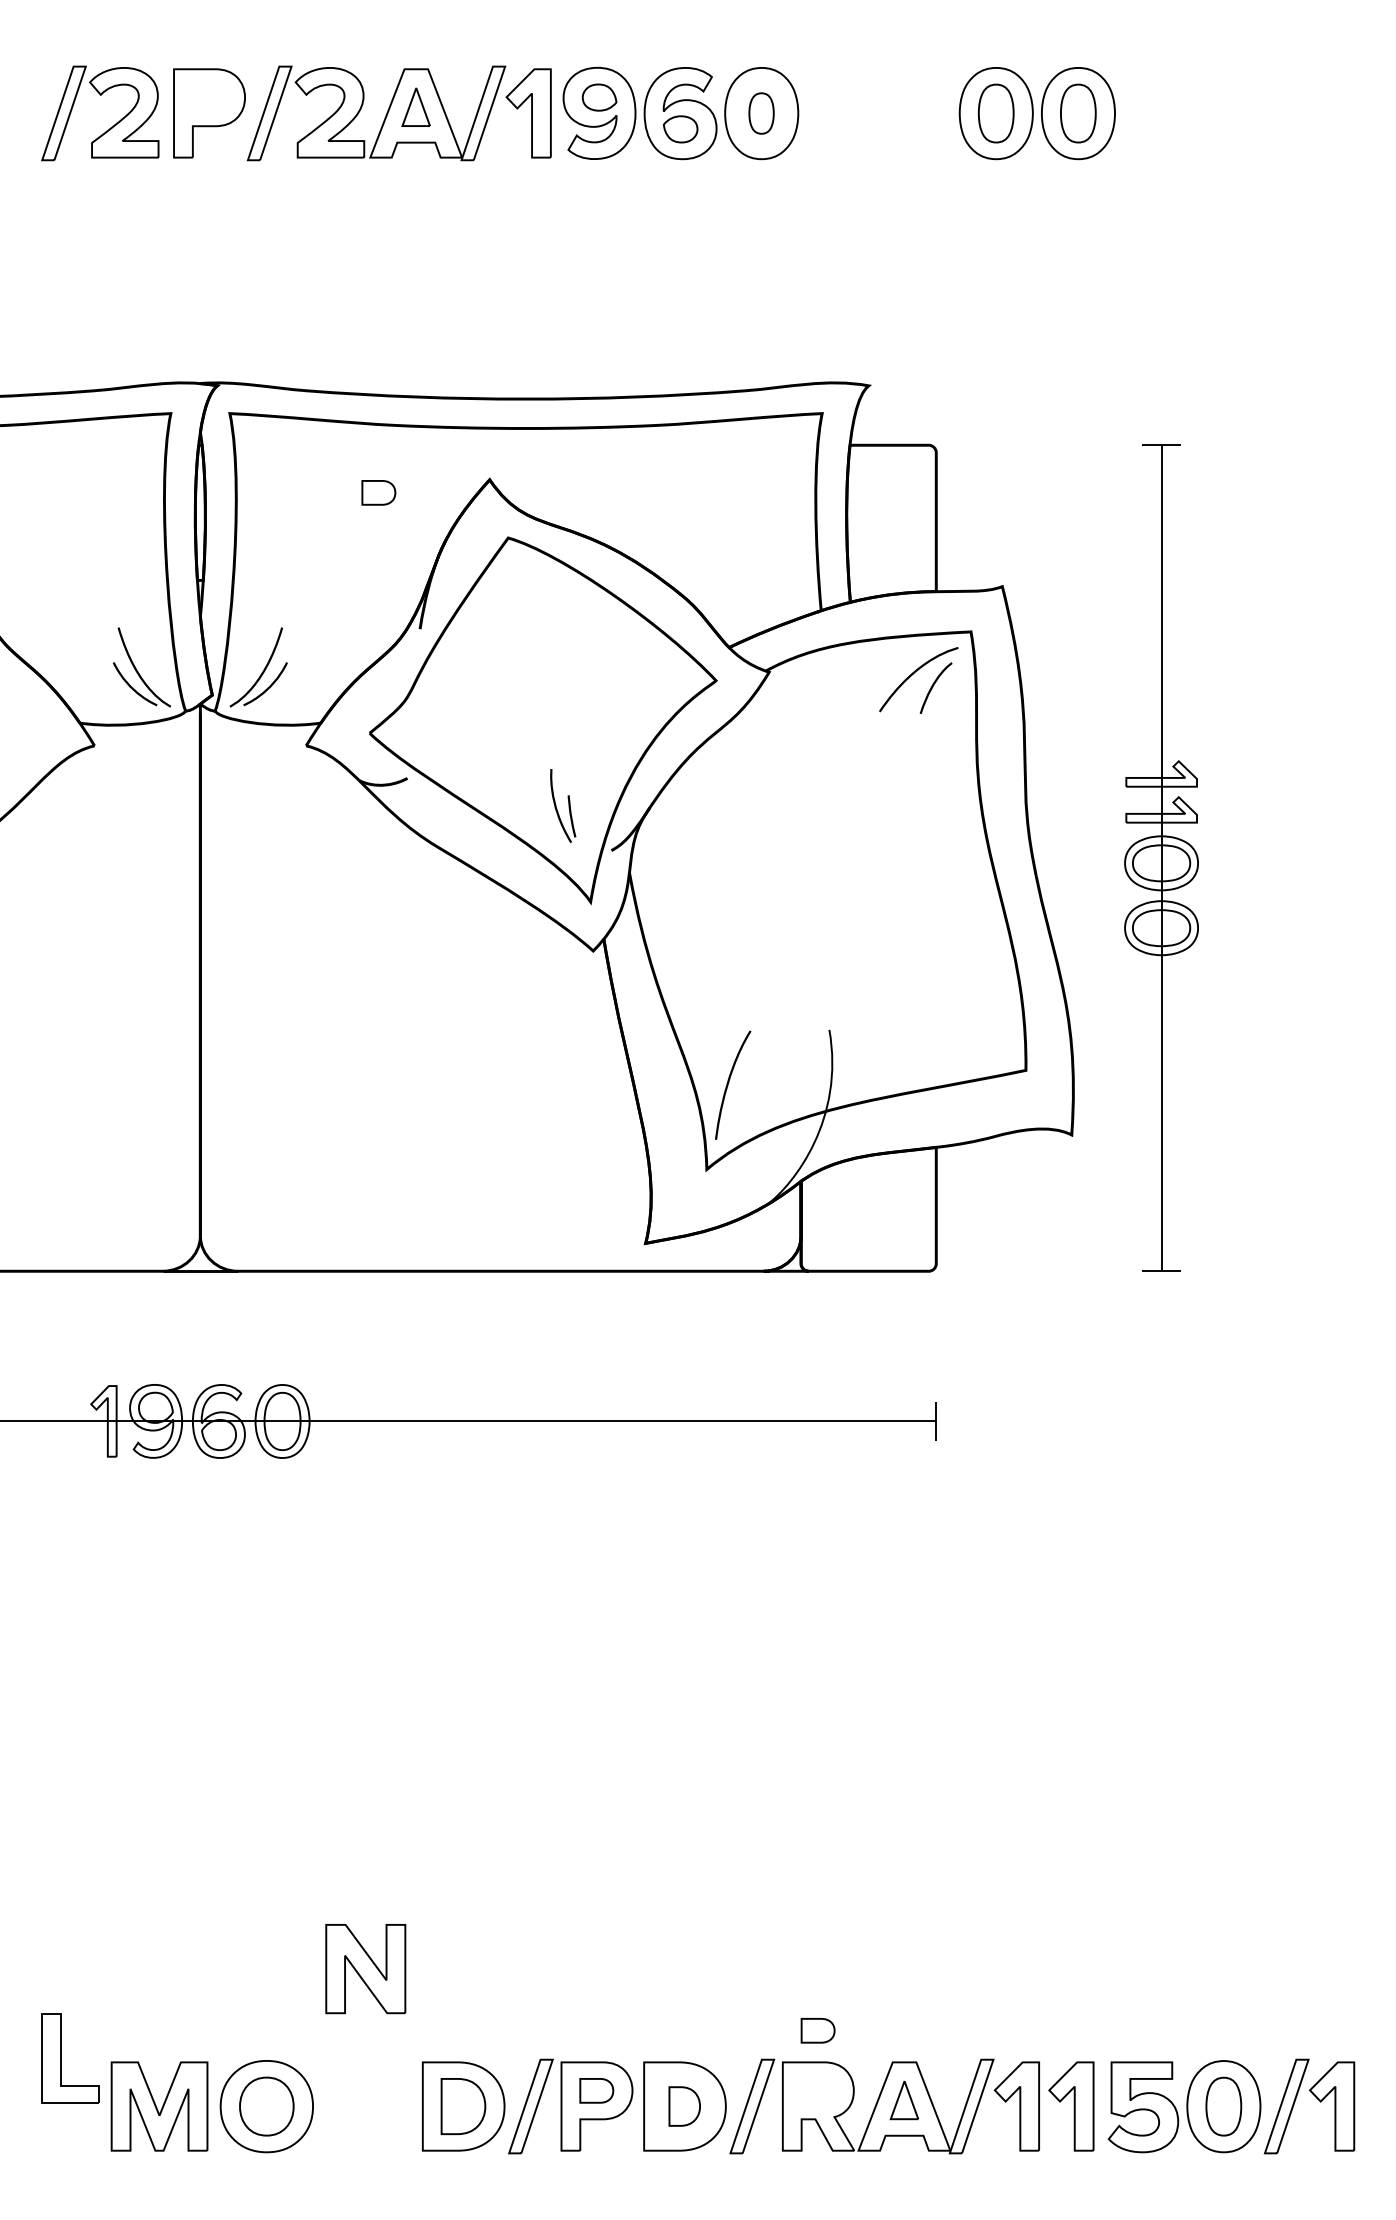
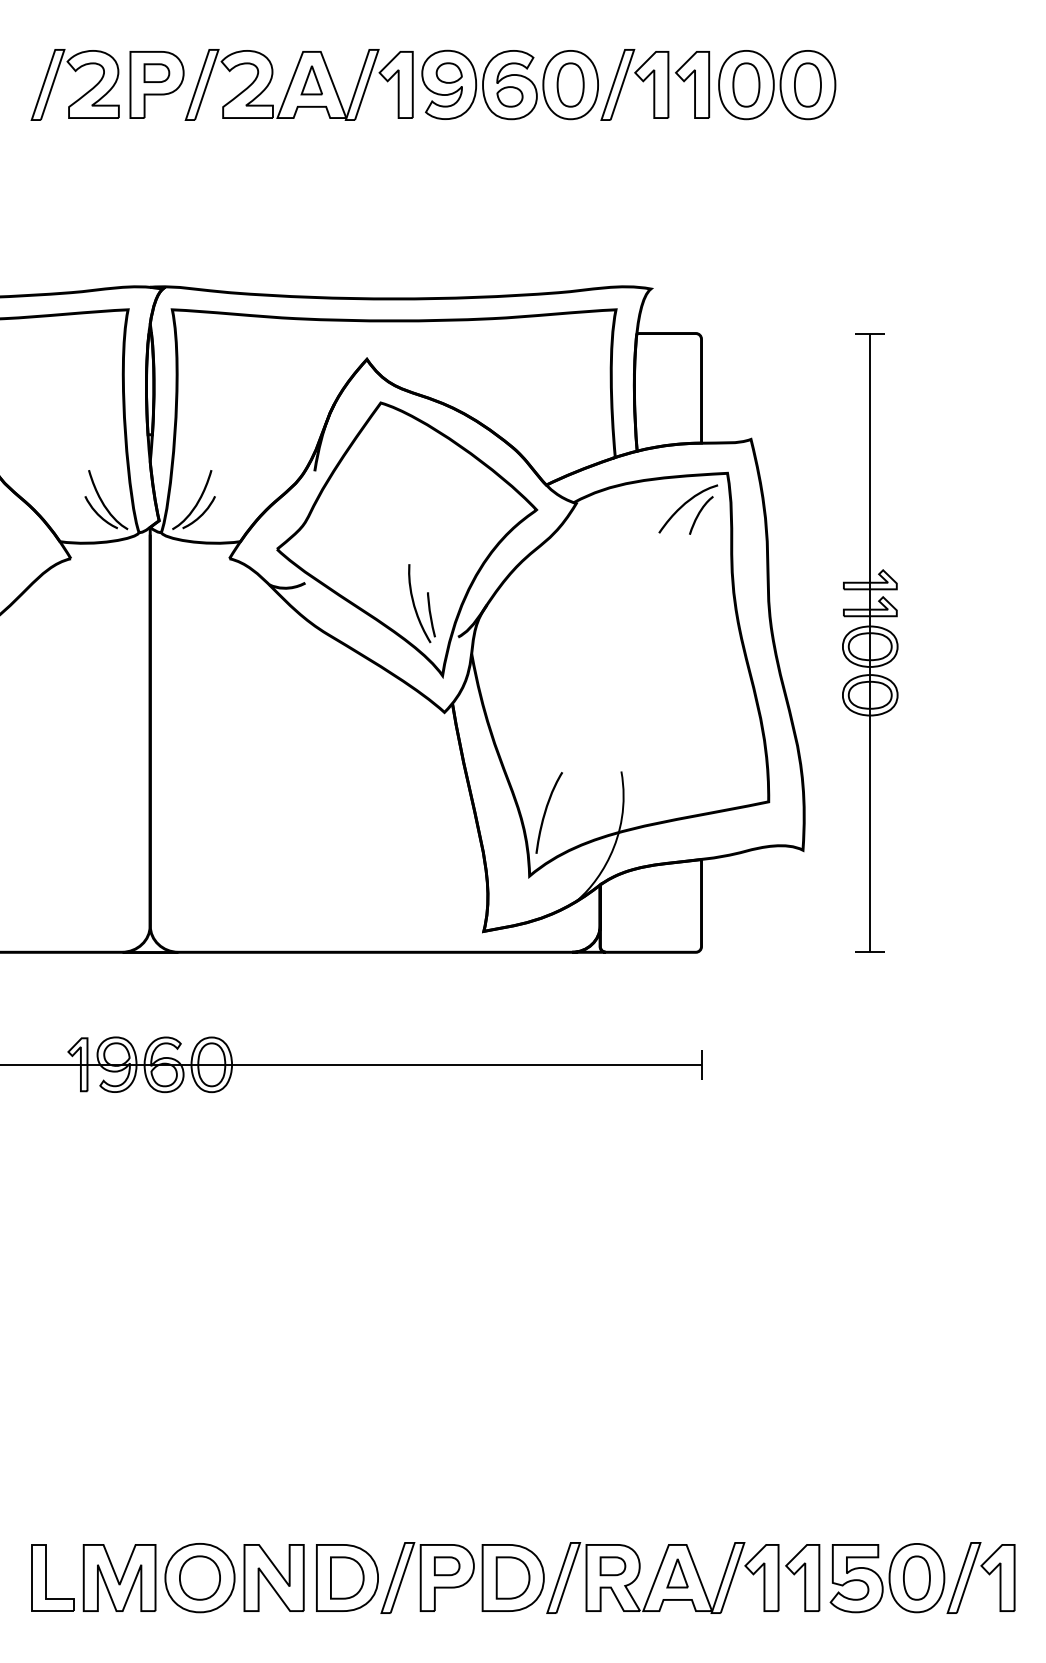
part: (761, 112) -> (570, 84), size x1.43
part: (874, 112) -> (655, 84), added
part: (378, 491) -> (156, 72), moved
part: (562, 805) -> (421, 603), size x1.43
part: (364, 1968) -> (273, 1577), moved
part: (817, 2031) -> (612, 1566), moved
part: (69, 2057) -> (52, 1577), moved
part: (683, 2105) -> (512, 1577), size x1.43

